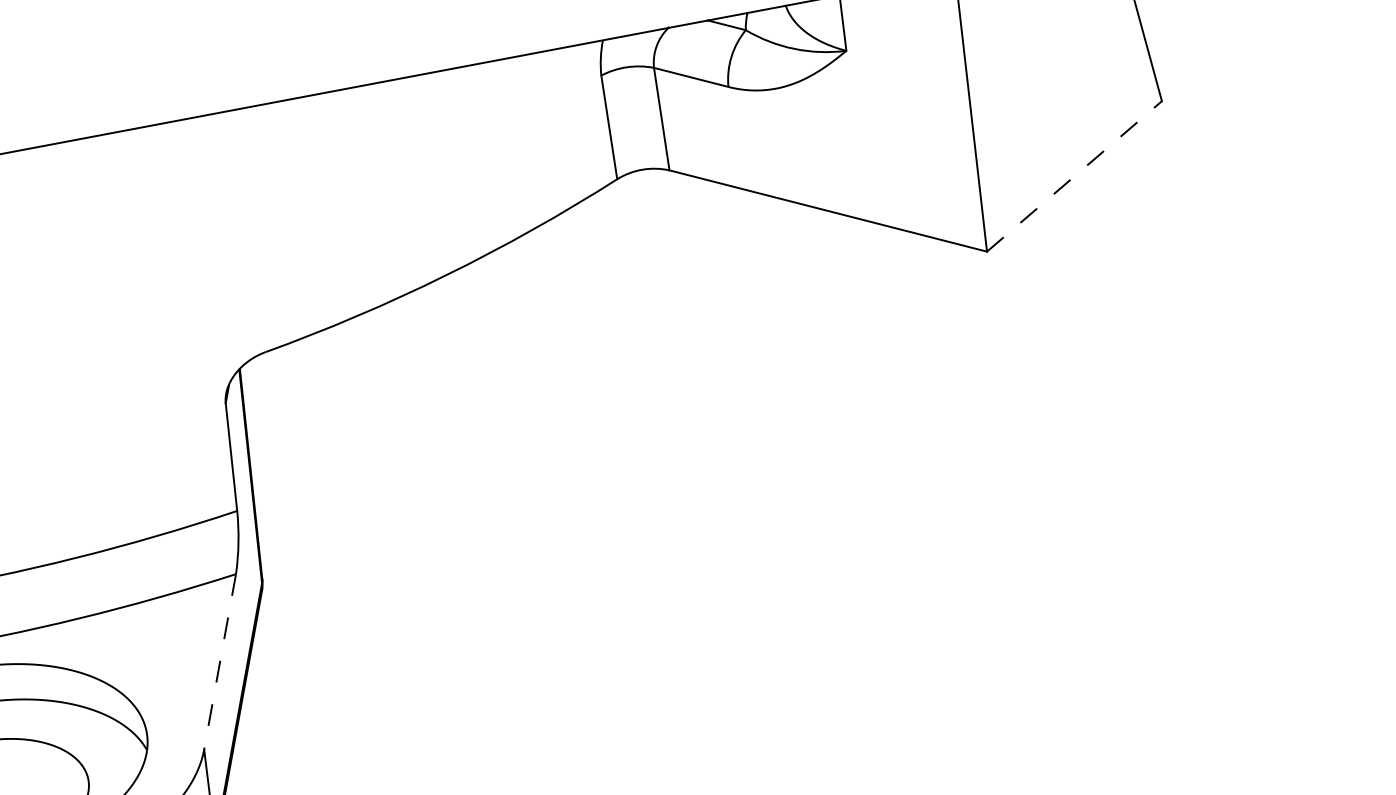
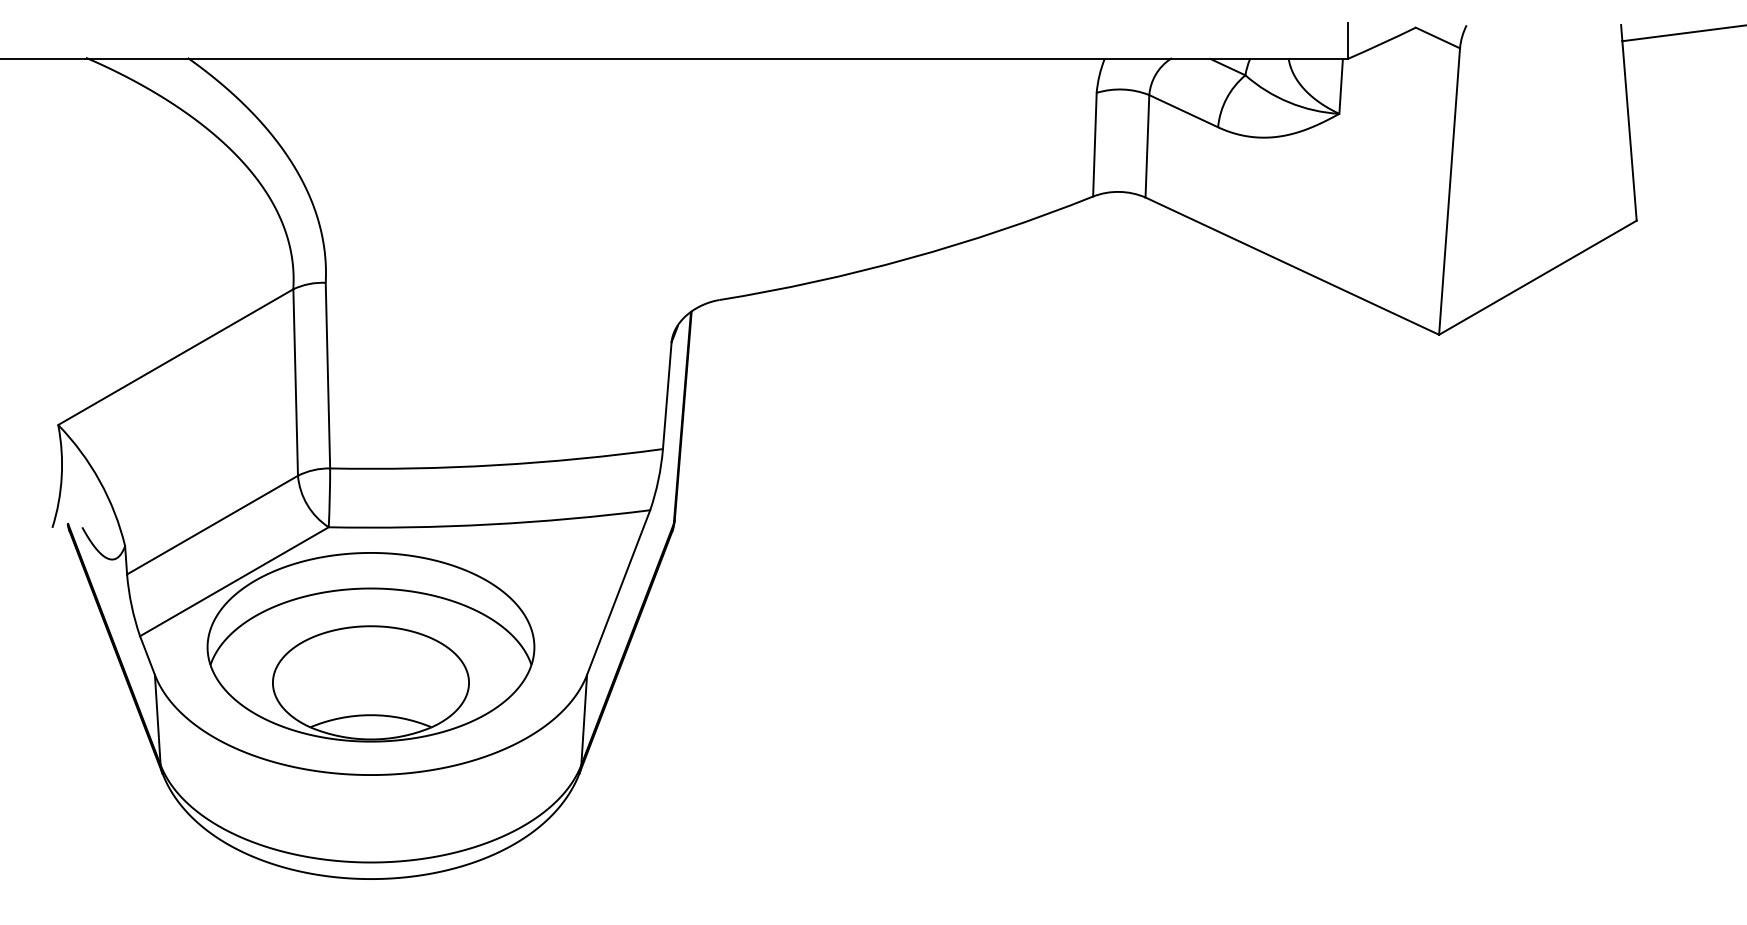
line: (1075, 176) -> (1538, 277), dashed -> solid
line: (220, 662) -> (618, 593), dashed -> solid

